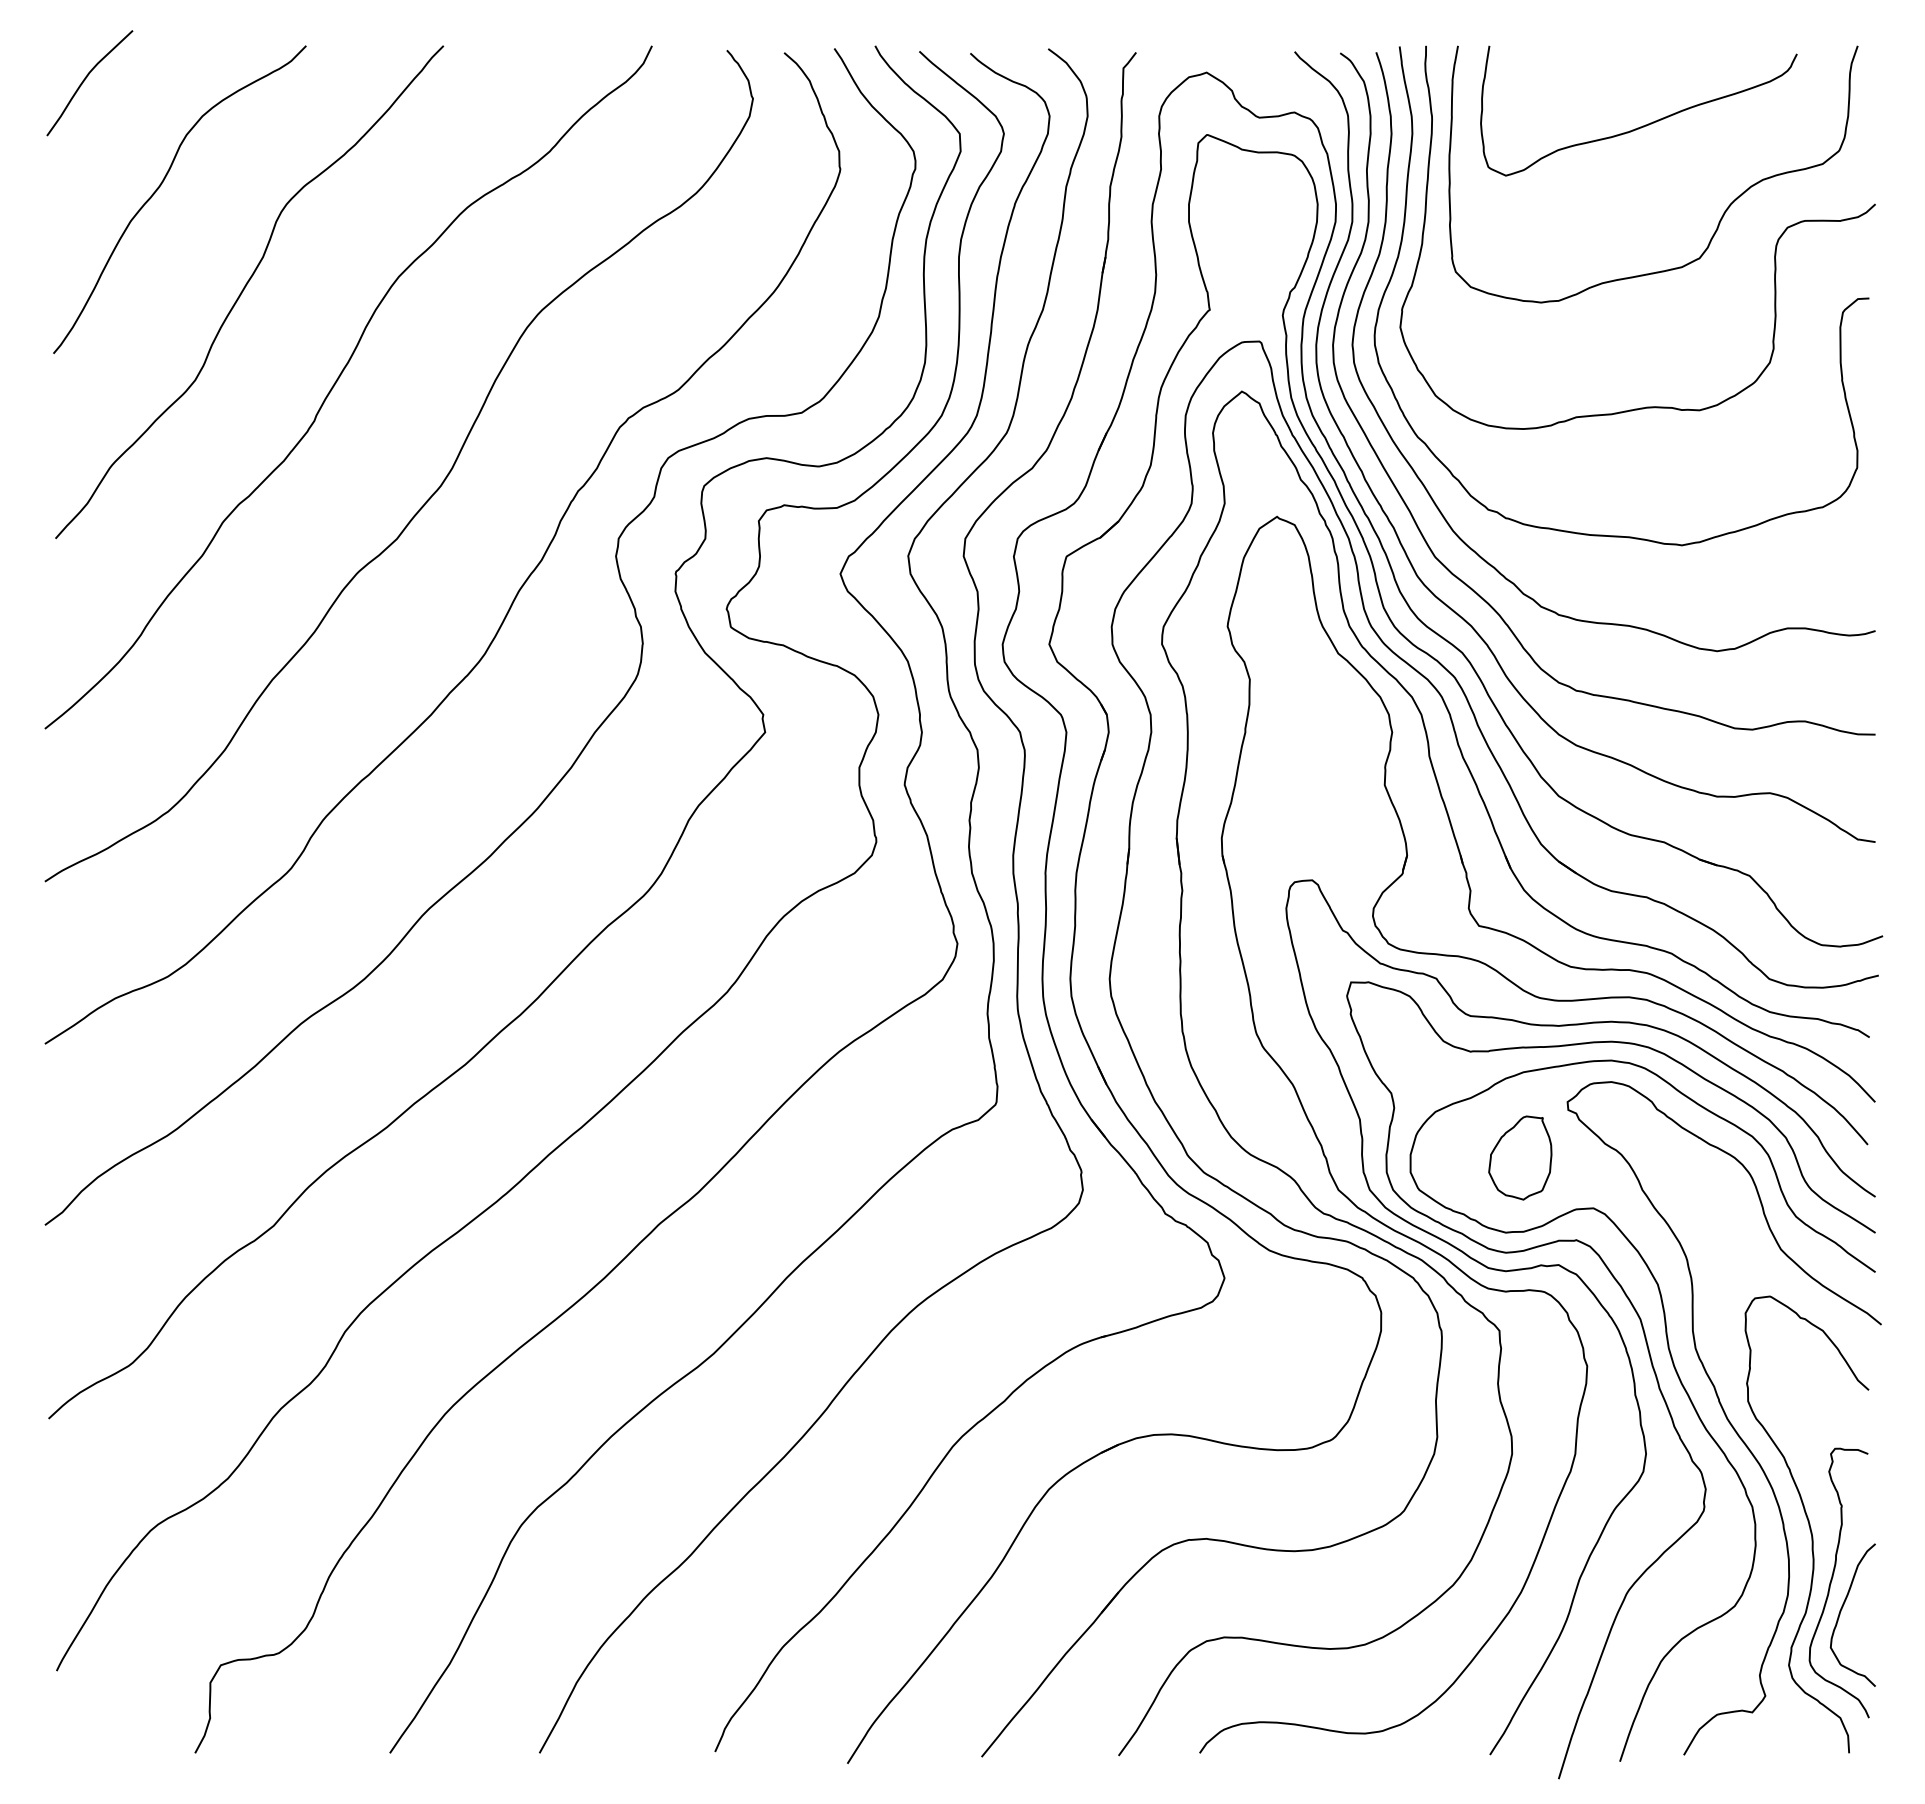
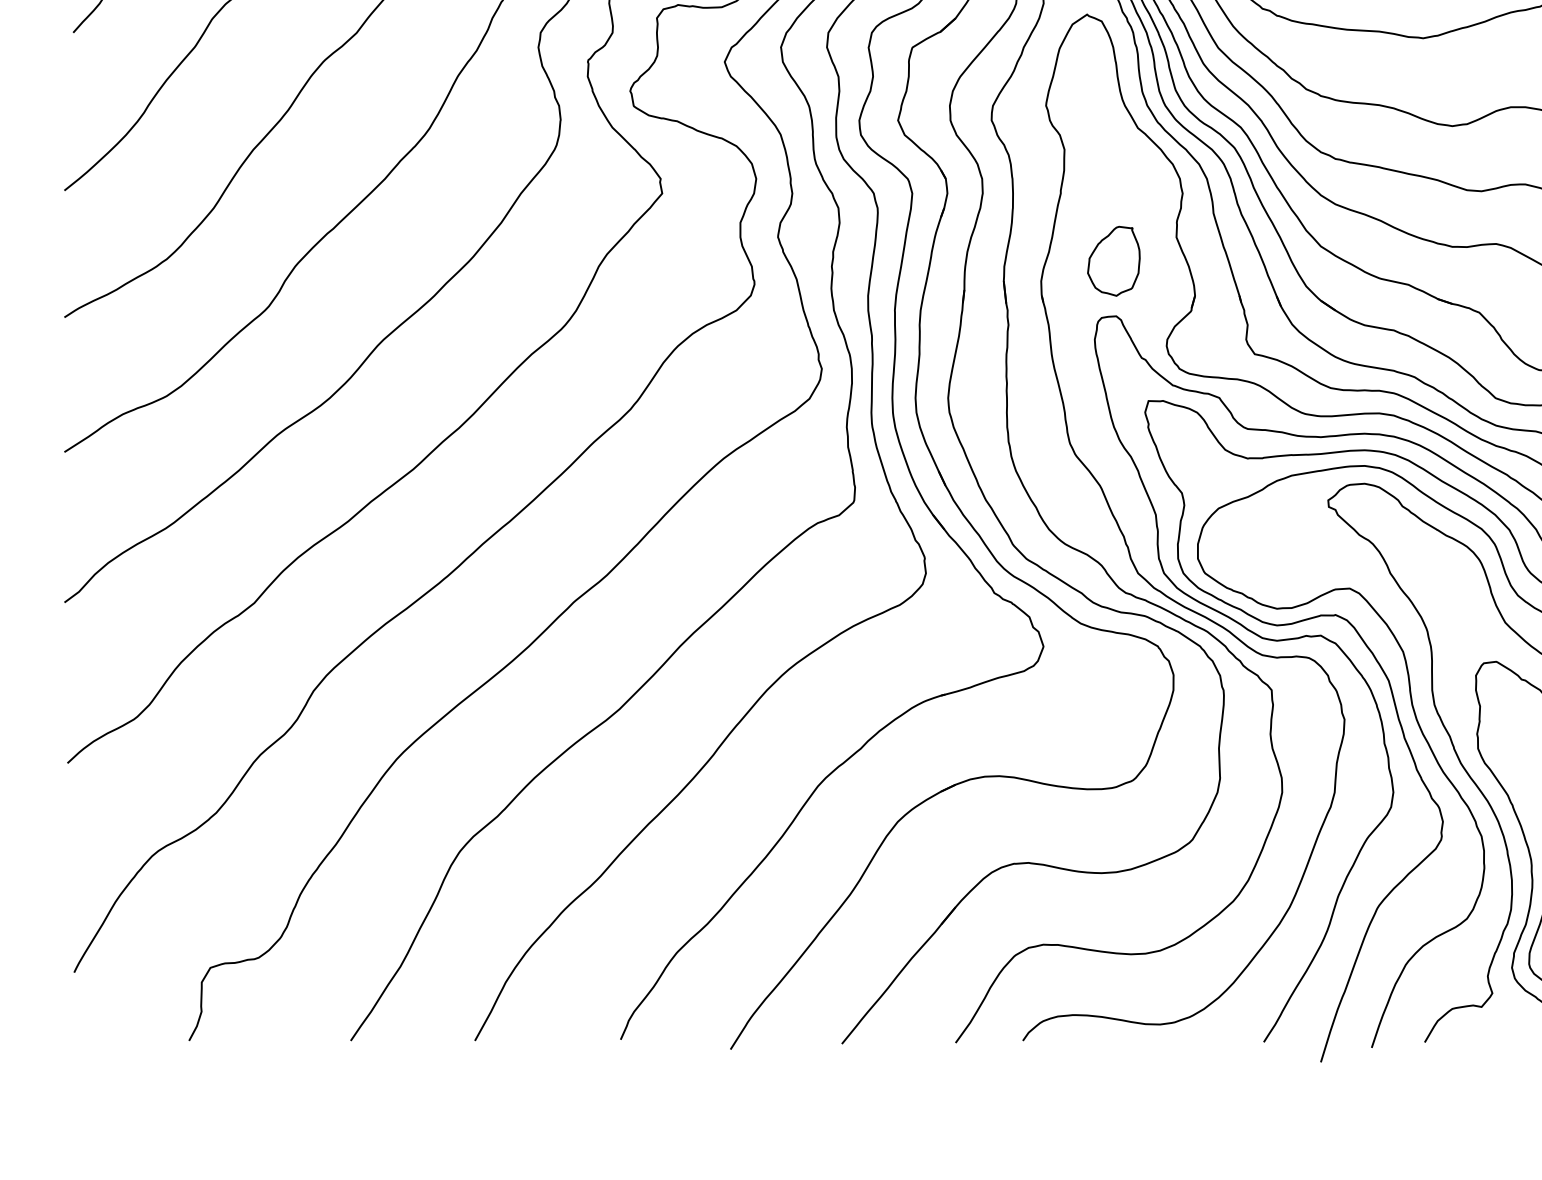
part: (1520, 1157) -> (1114, 260), moved

